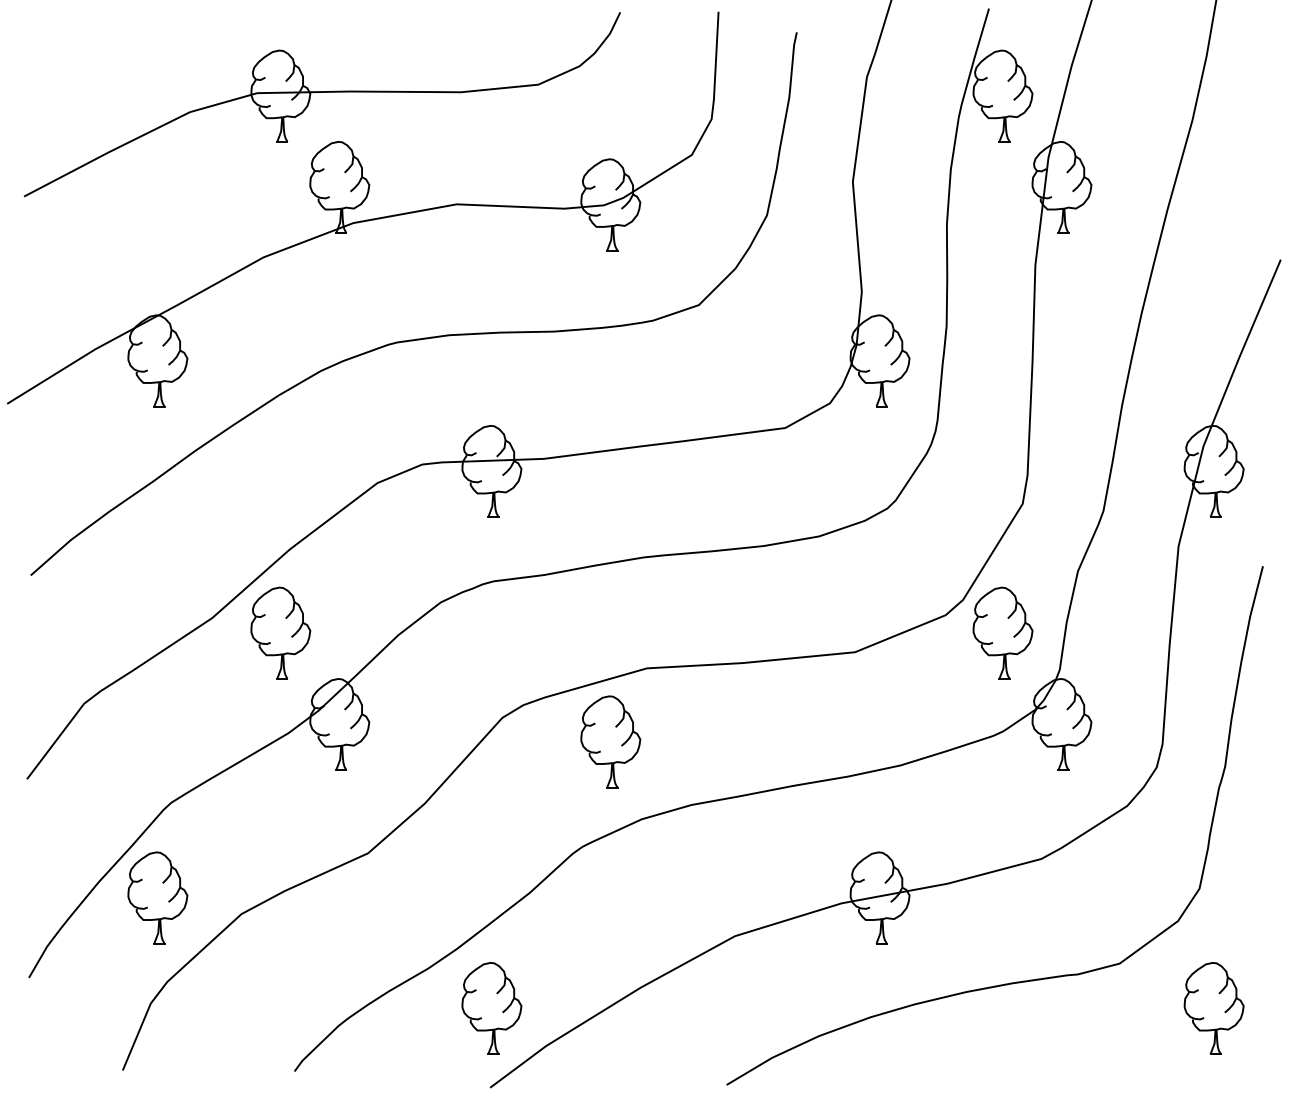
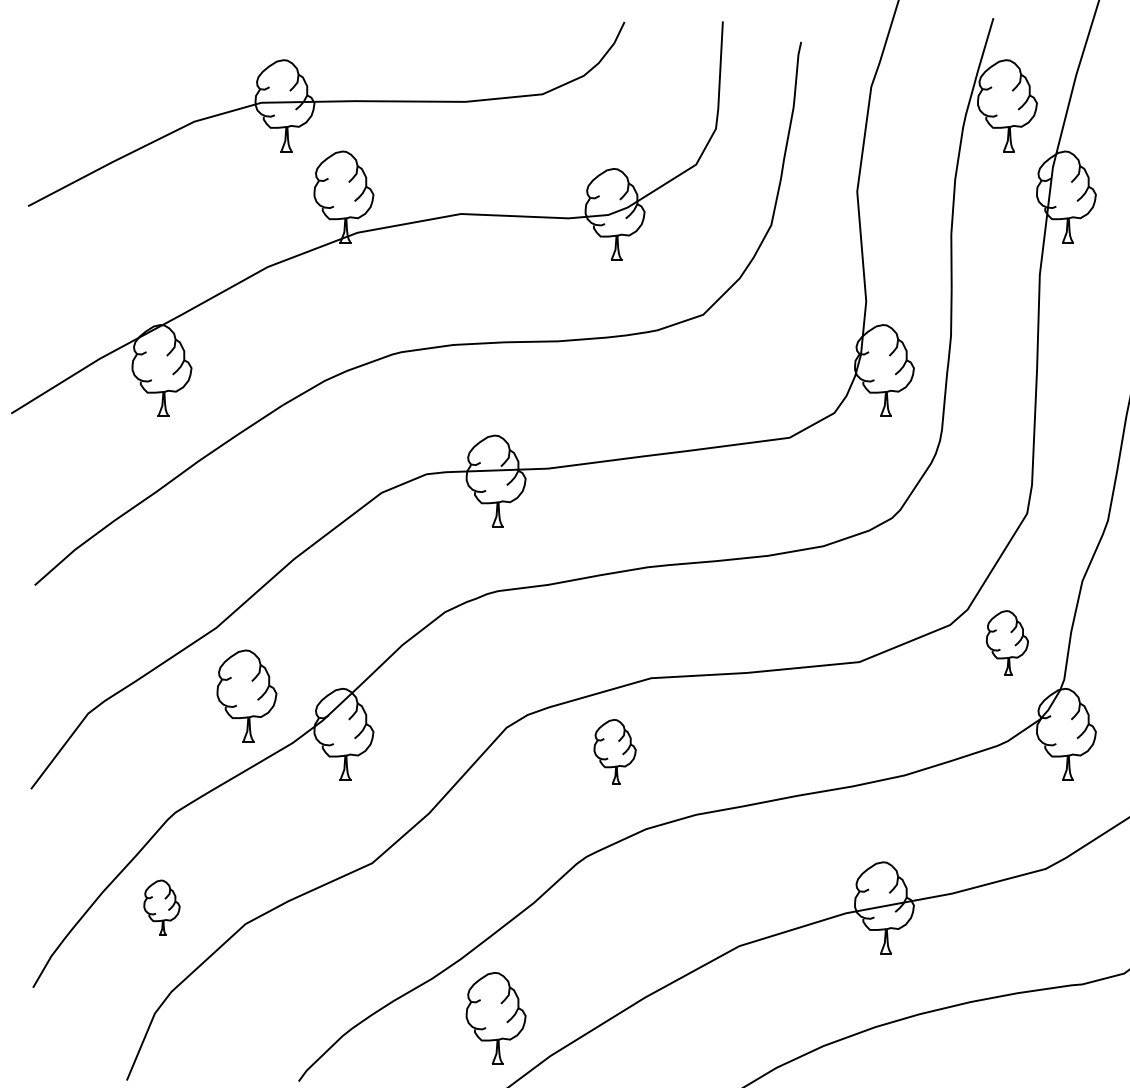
part: (280, 632) -> (246, 695), moved
part: (1002, 632) -> (1006, 642), size x0.7
part: (610, 741) -> (614, 751), size x0.7
part: (157, 897) -> (161, 907), size x0.6

